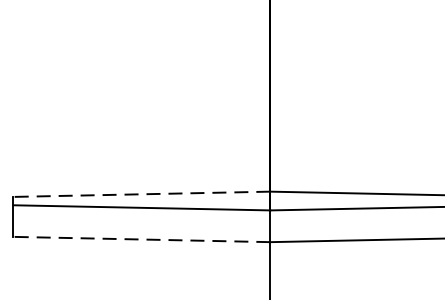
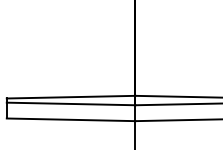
line: (140, 194) -> (70, 97), dashed -> solid
line: (140, 238) -> (70, 119), dashed -> solid

